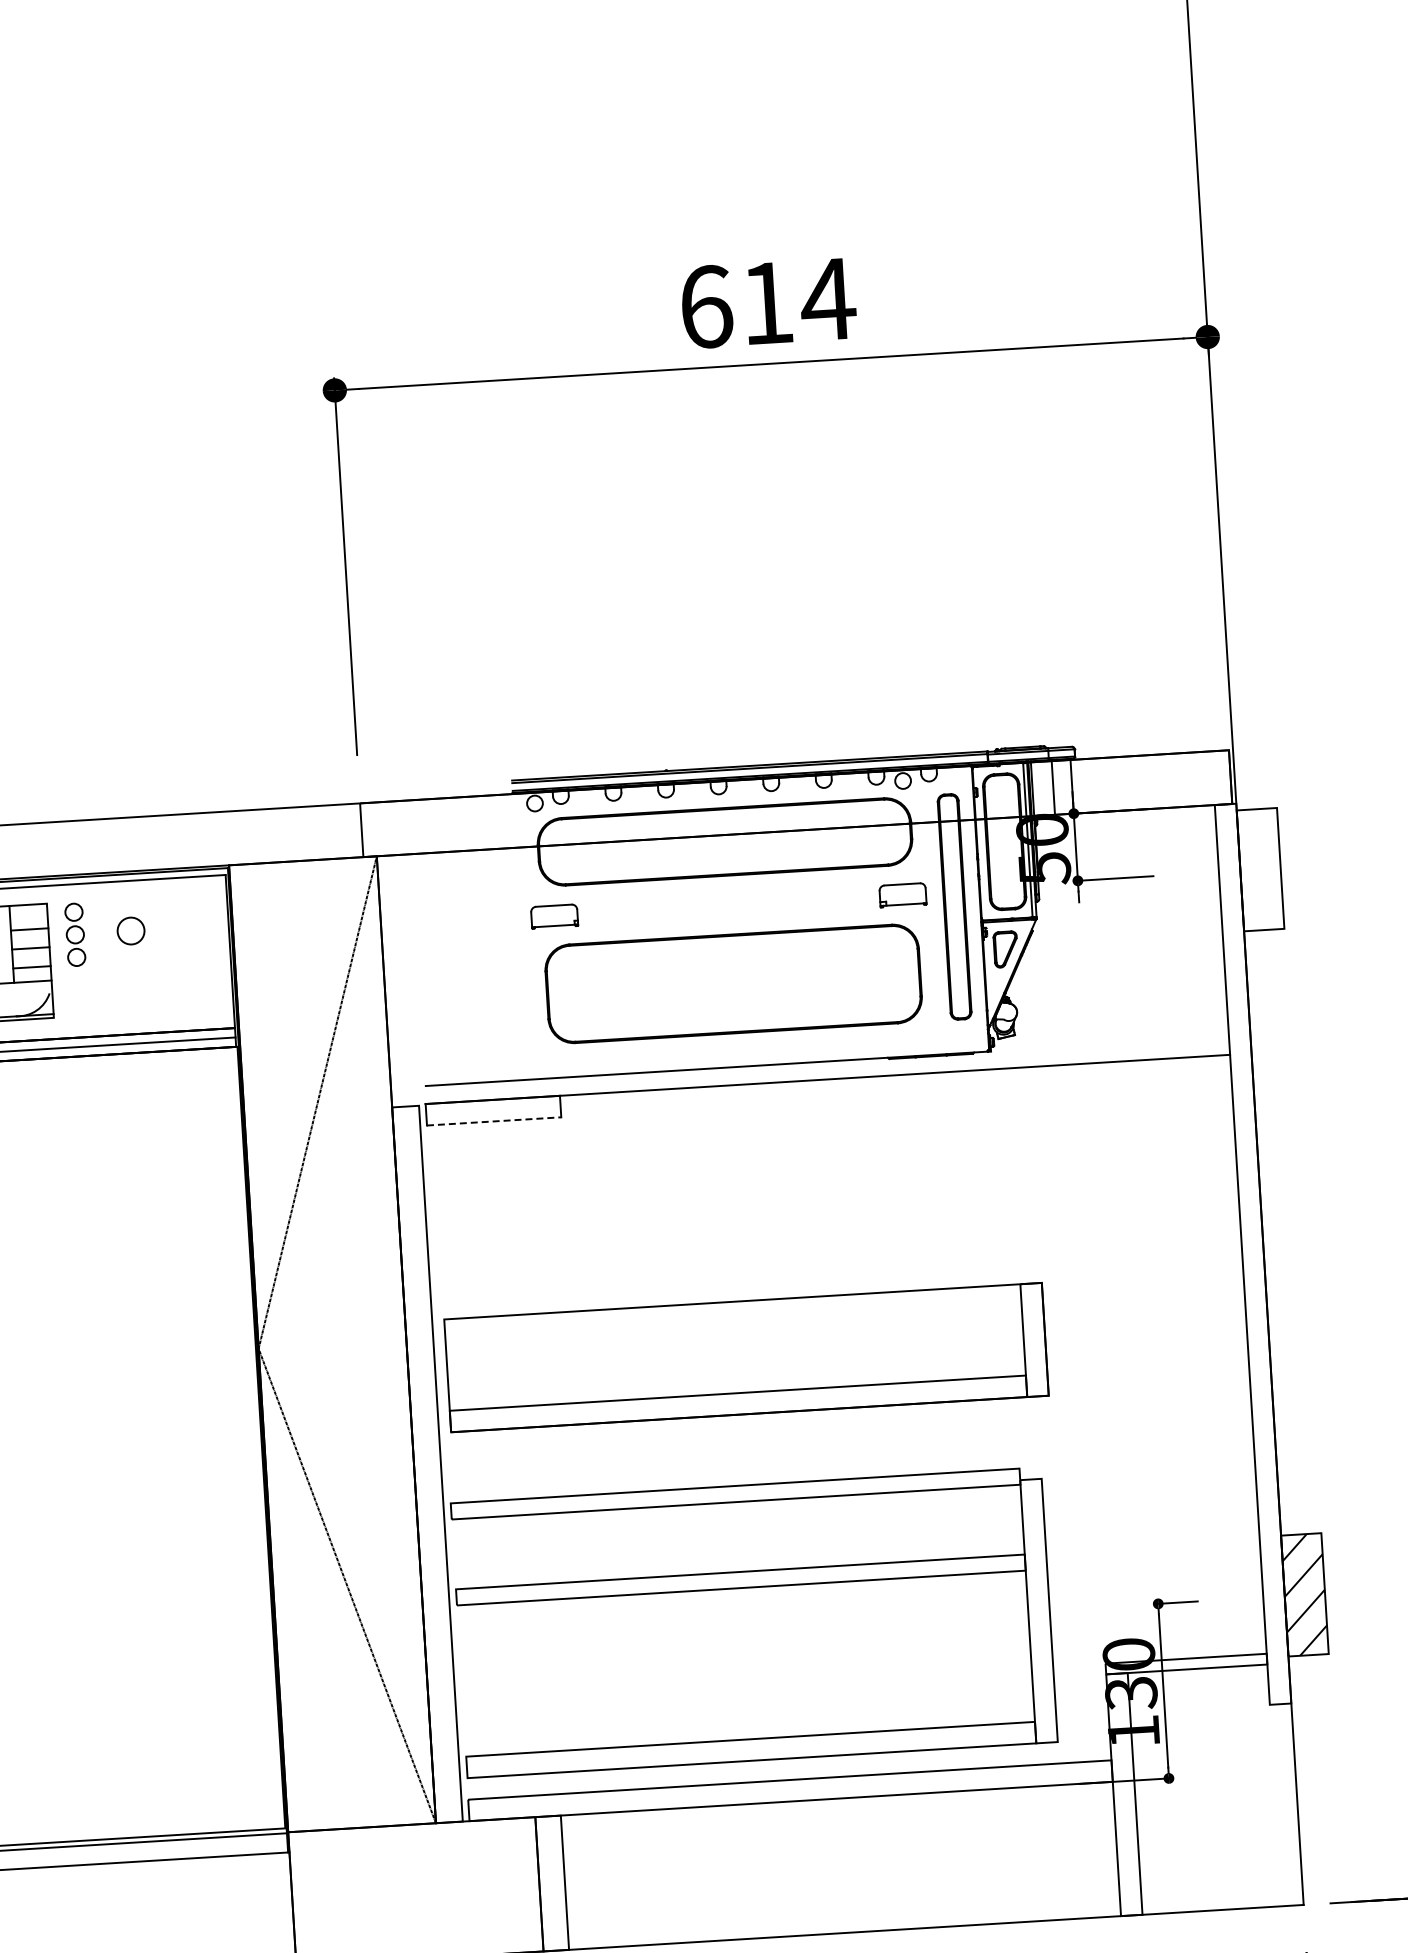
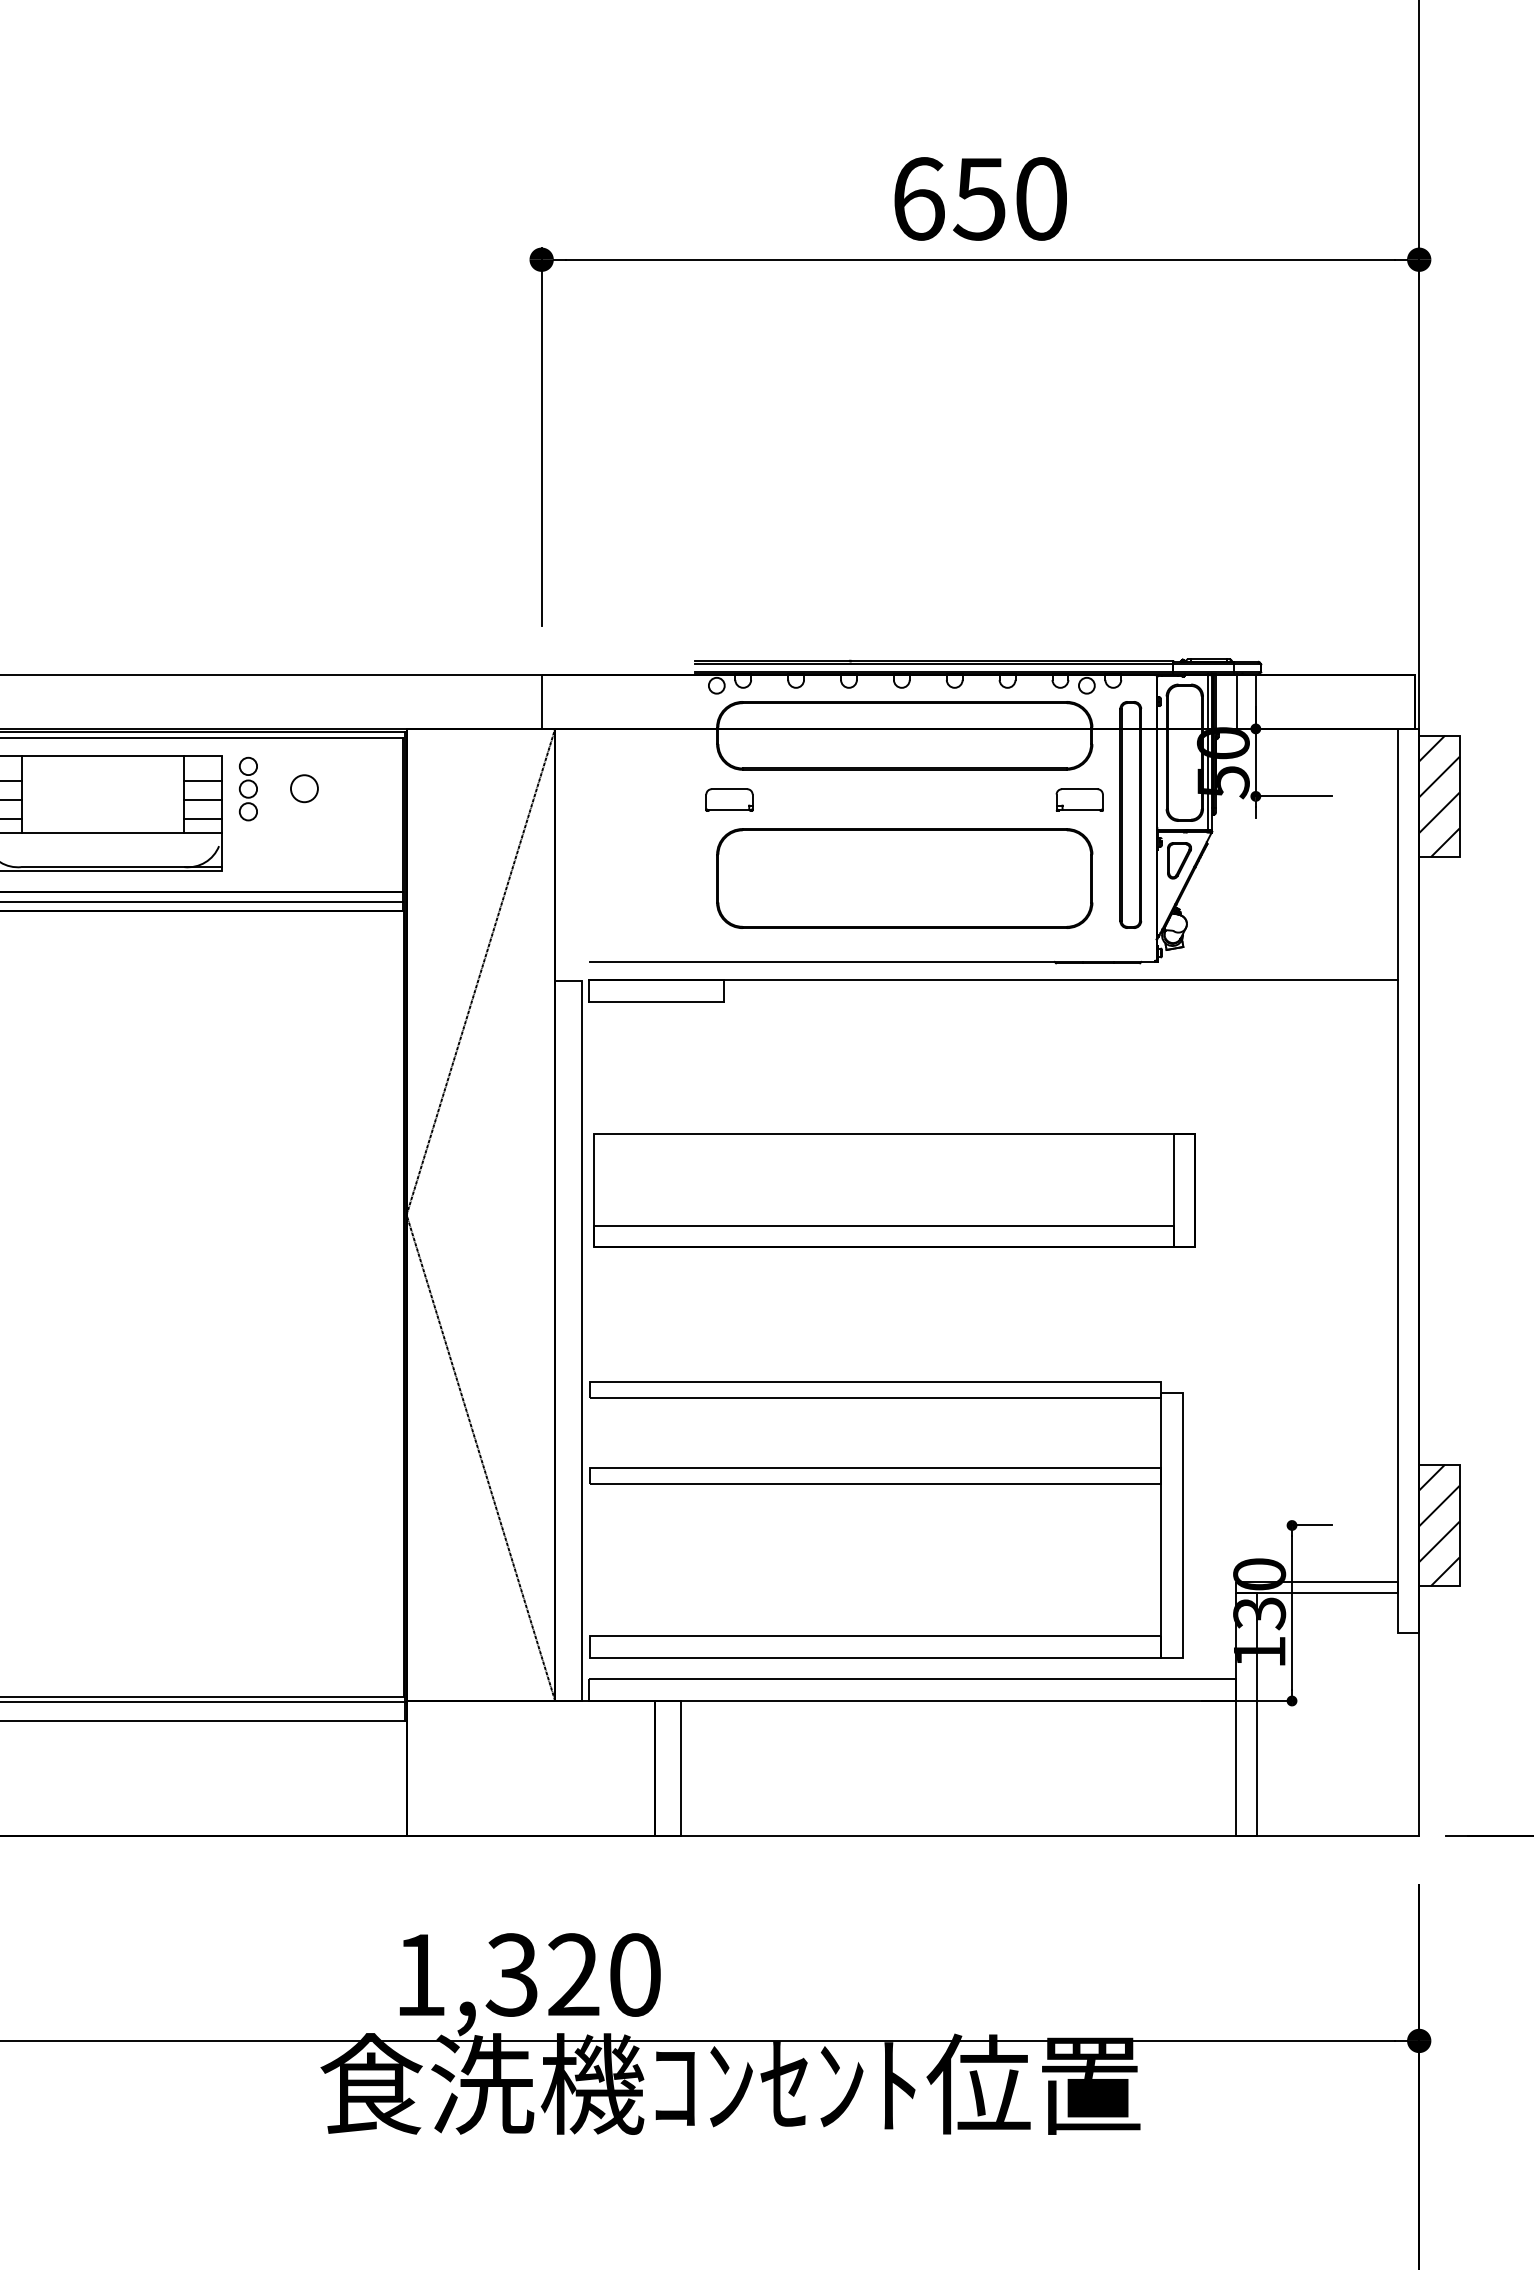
text: (797, 300) -> (1010, 198), 614 -> 650
hatch: (1260, 869) -> (1439, 796), added
line: (494, 1121) -> (656, 1001), dashed -> solid
part: (746, 1357) -> (894, 1190), moved

